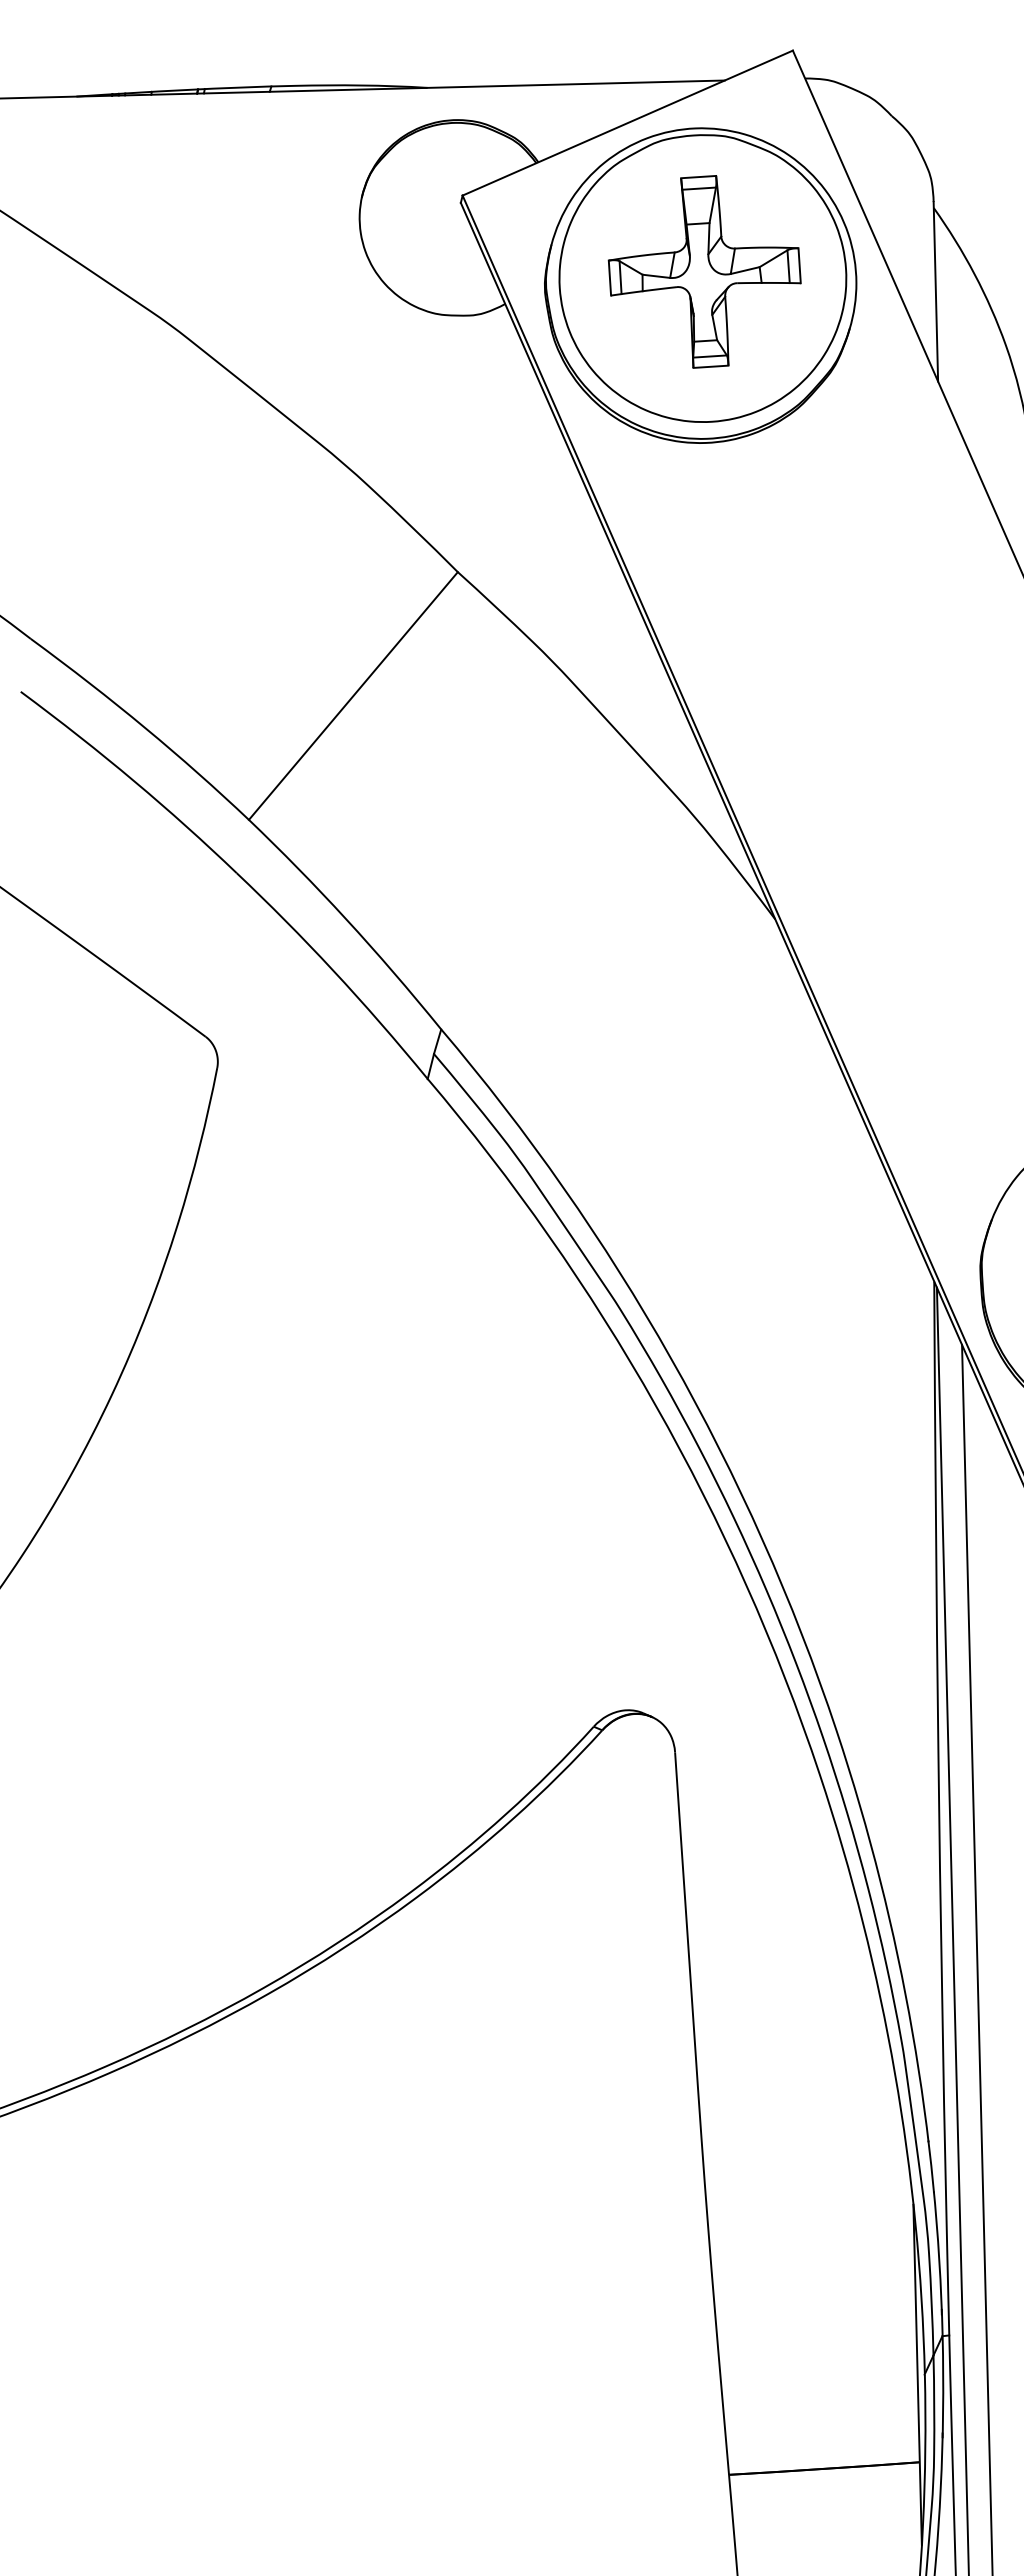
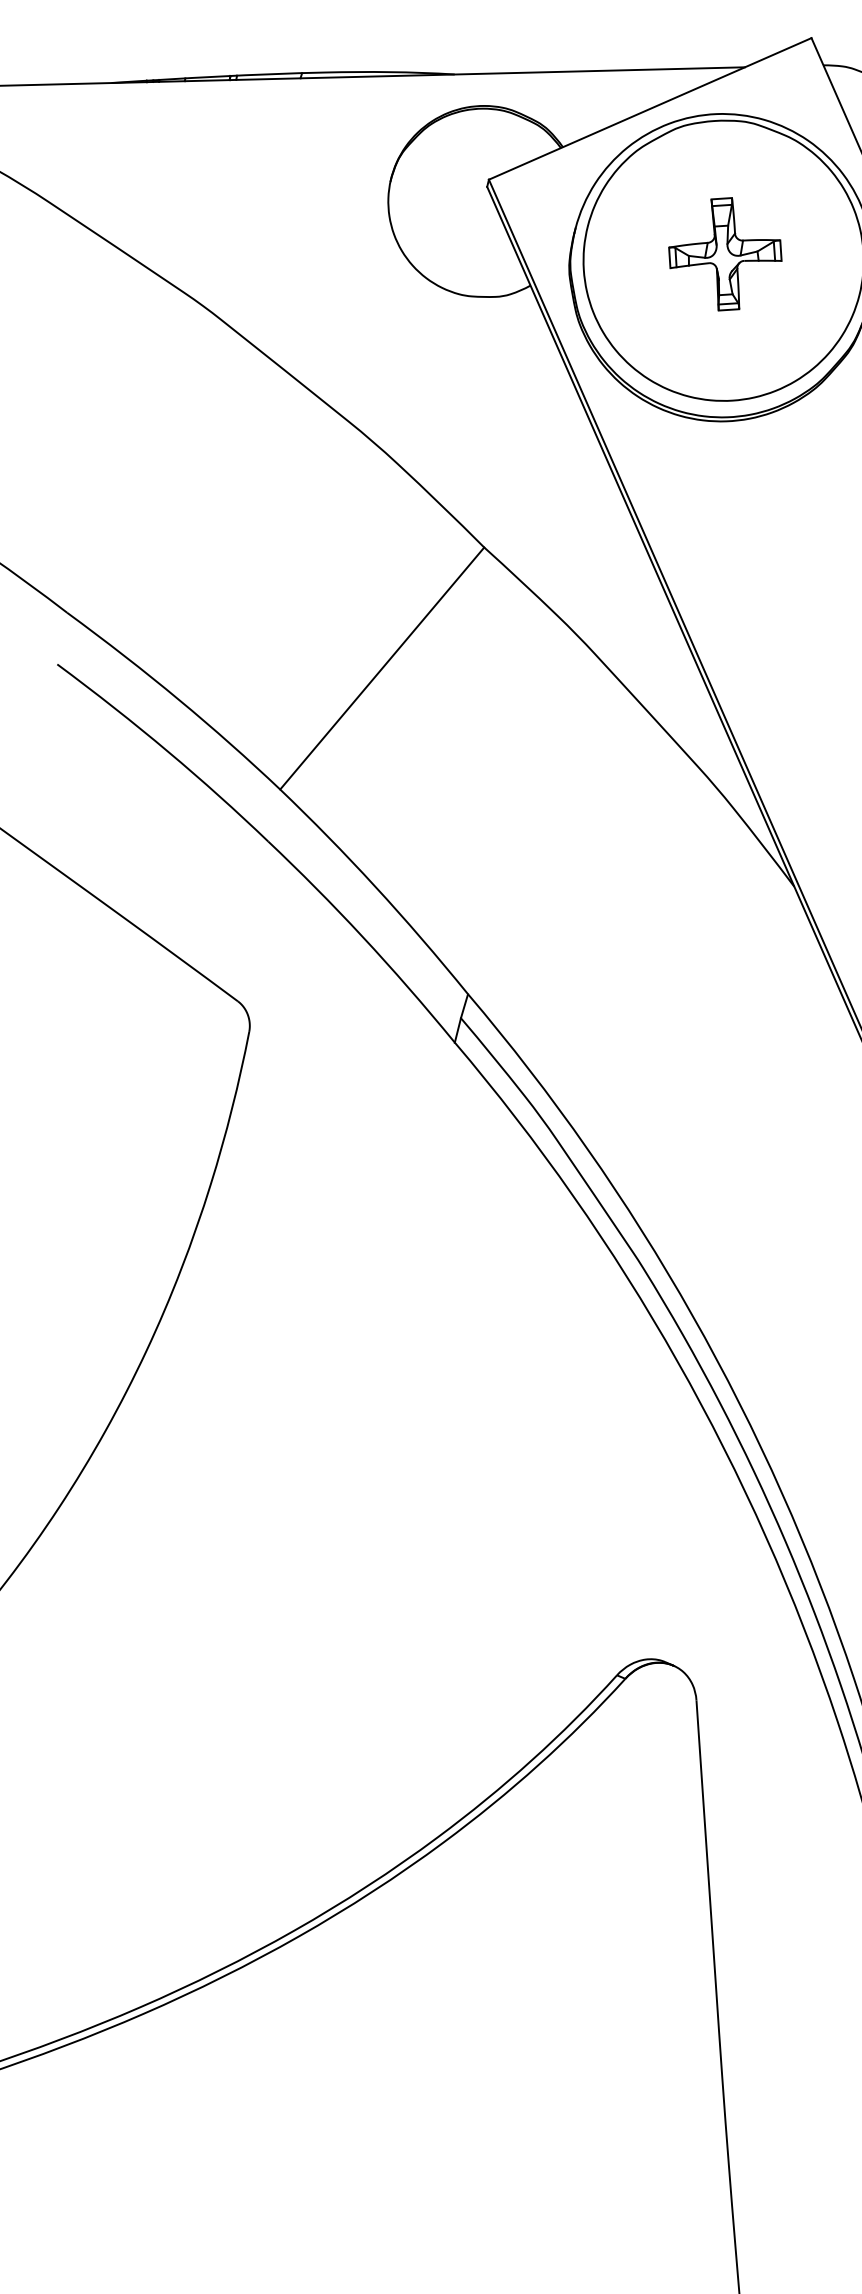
part: (704, 271) -> (725, 253), size x0.6

